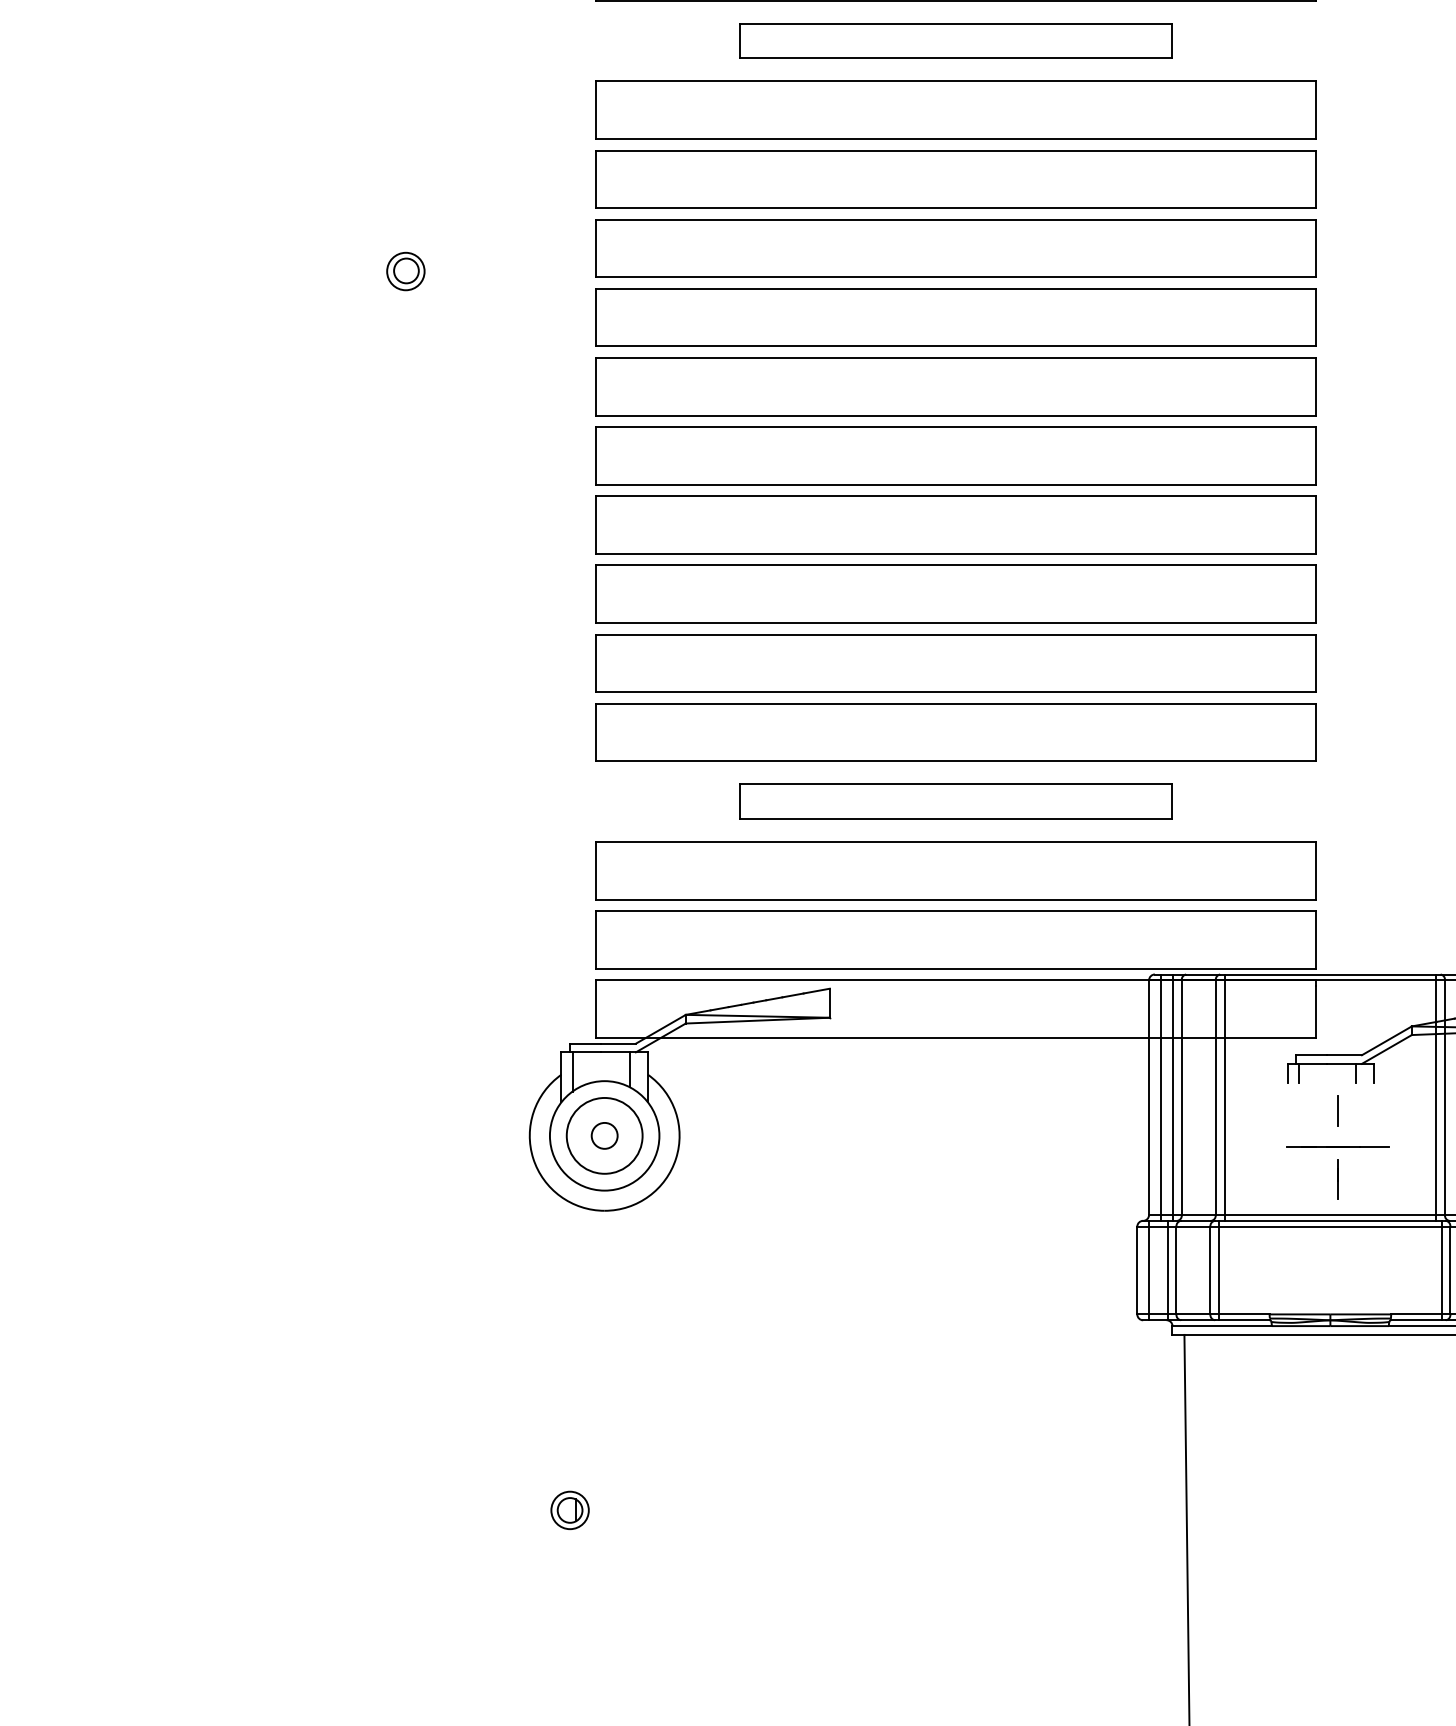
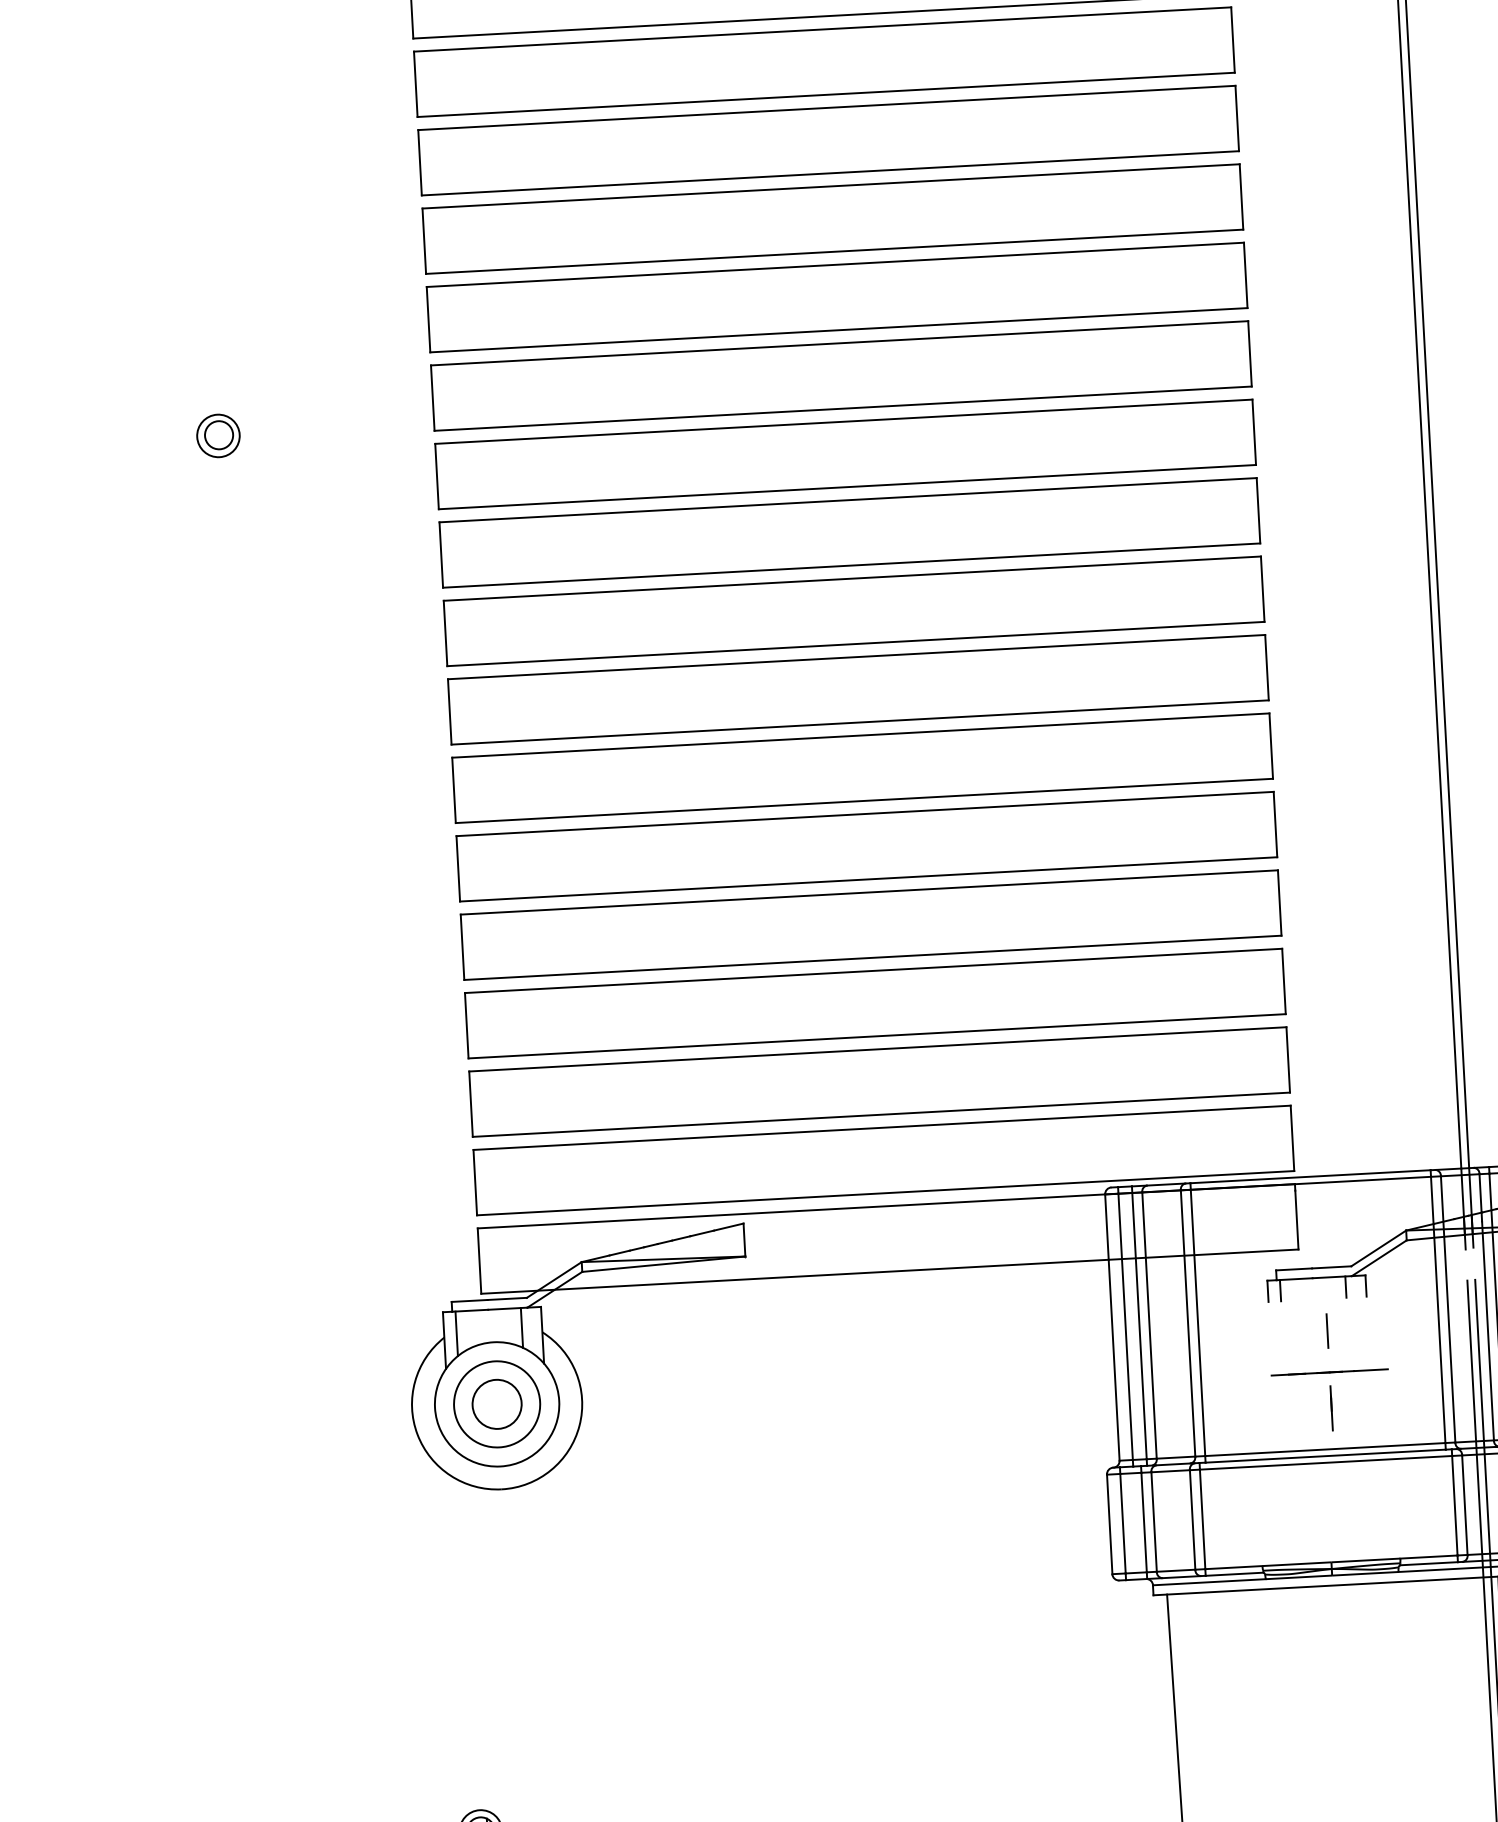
part: (955, 40) -> (827, 140), size x1.67
part: (955, 801) -> (874, 1003), size x1.67
circle: (604, 1135) -> (496, 1403), size x1.67

